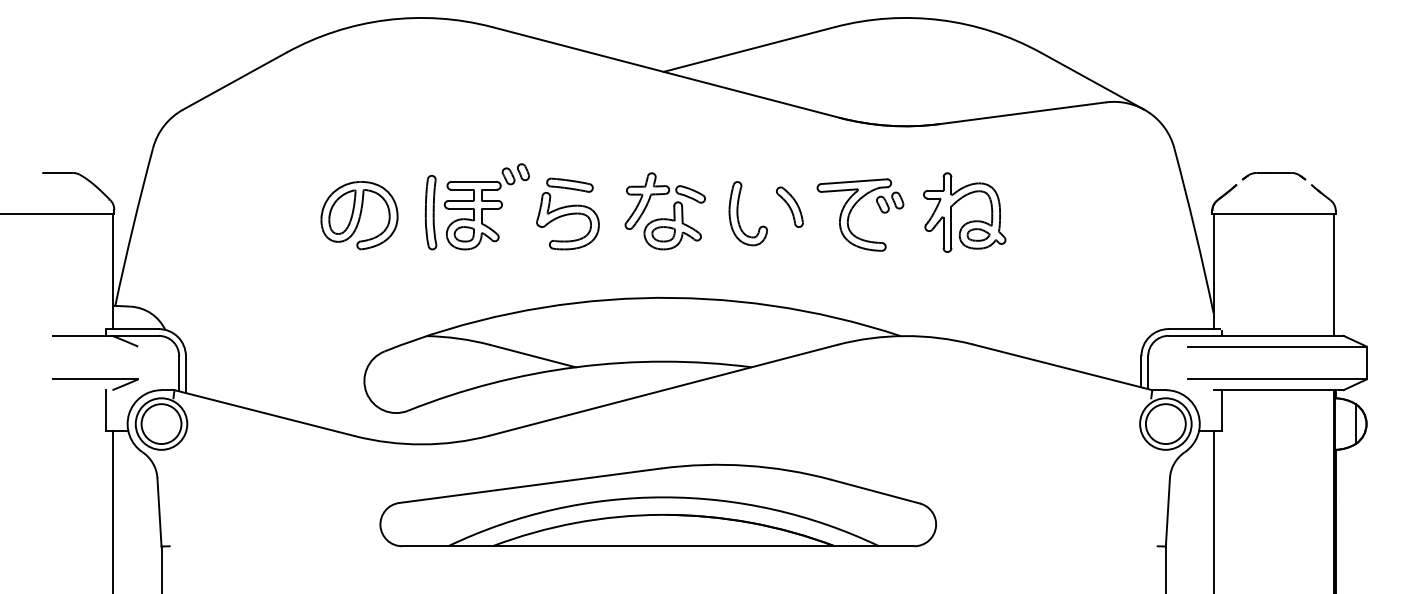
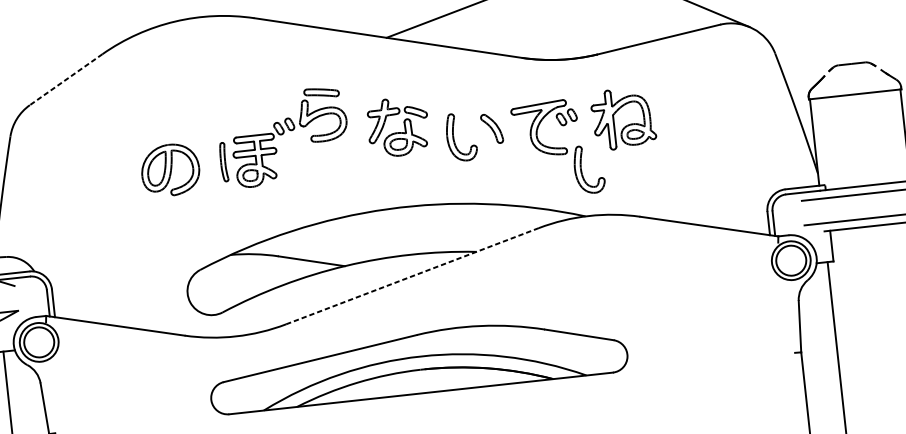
line: (234, 81) -> (66, 79), solid -> dashed
part: (430, 212) -> (223, 162), size x0.7
part: (567, 213) -> (322, 114), moved
part: (664, 218) -> (398, 132), moved
part: (902, 274) -> (581, 170), added
line: (663, 390) -> (412, 276), solid -> dashed

